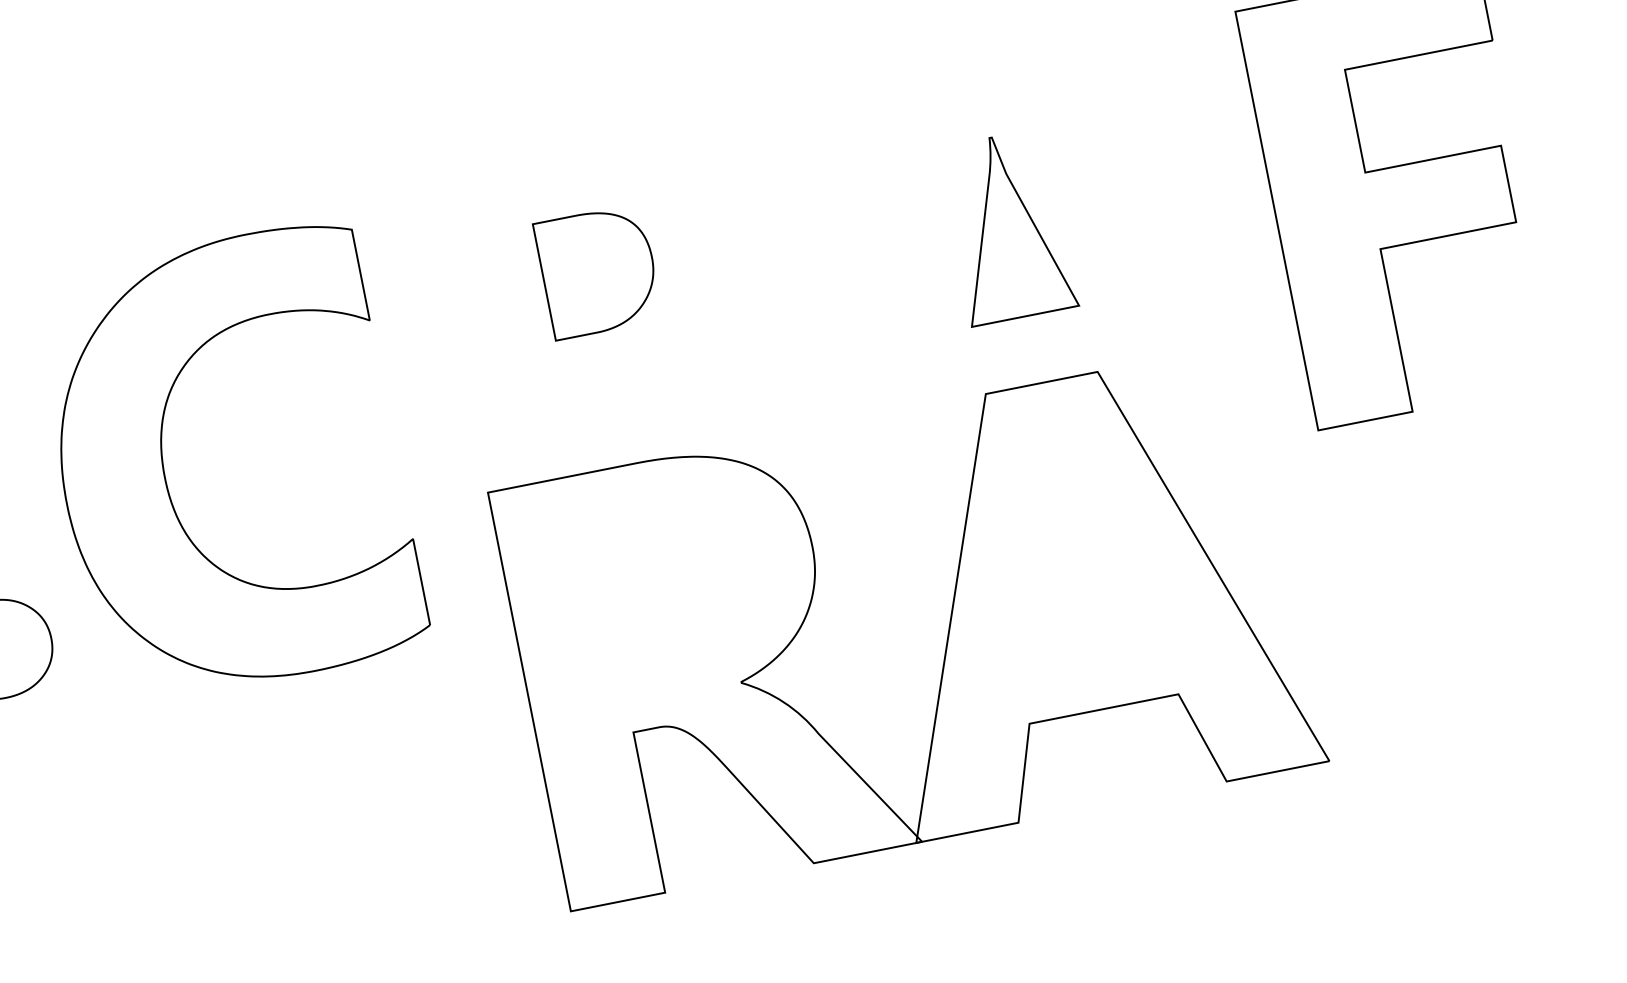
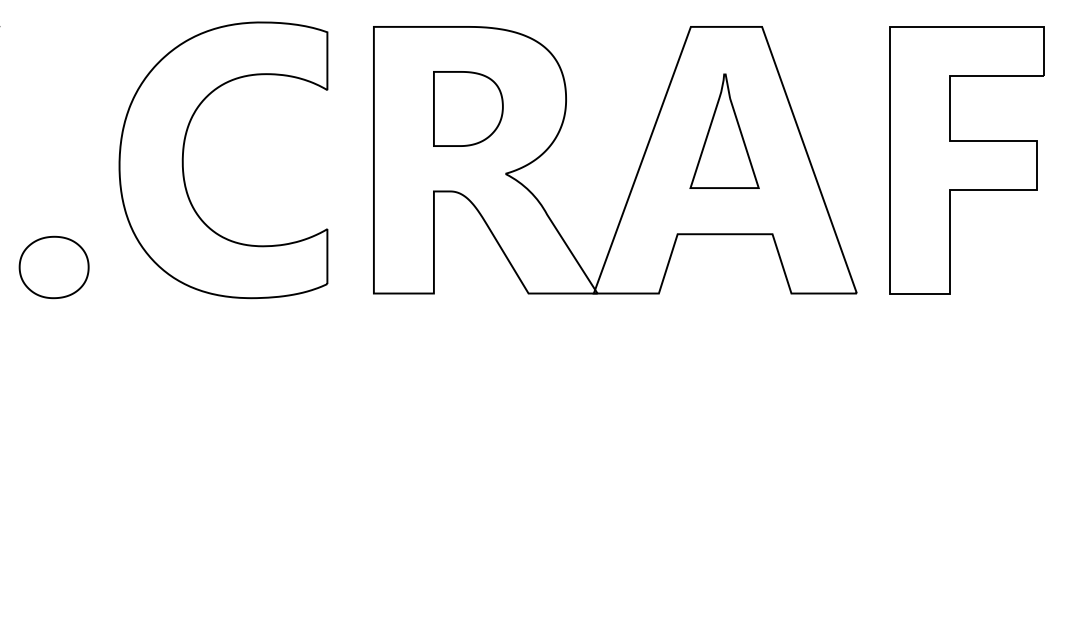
part: (165, 475) -> (183, 160), moved
part: (947, 631) -> (638, 167), moved

